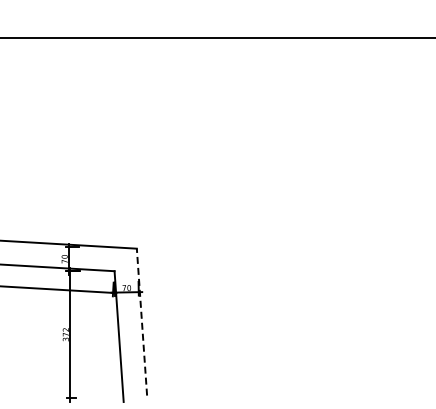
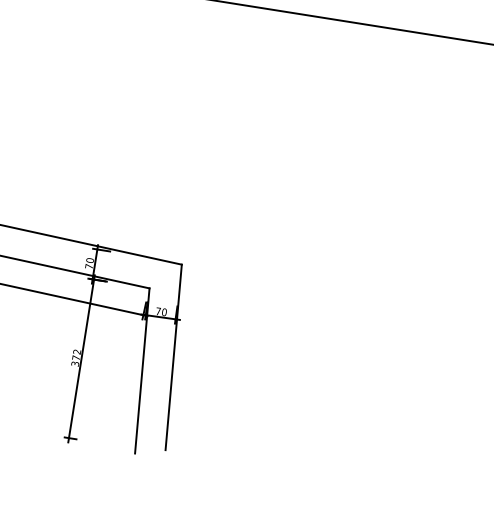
line: (141, 322) -> (173, 357), dashed -> solid

